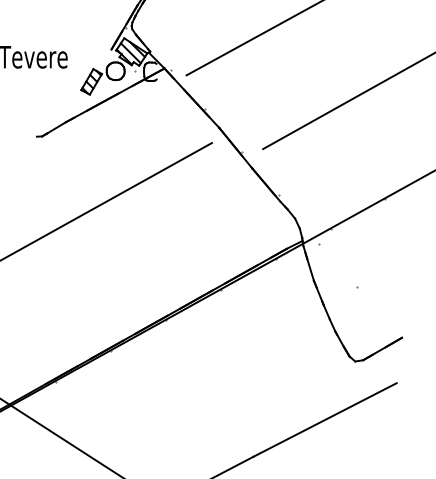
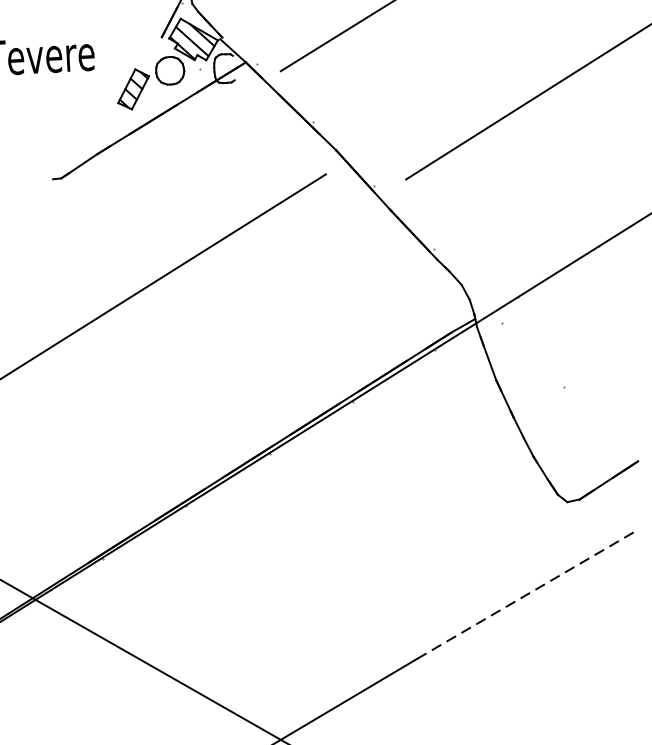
line: (324, 420) -> (524, 596), solid -> dashed

